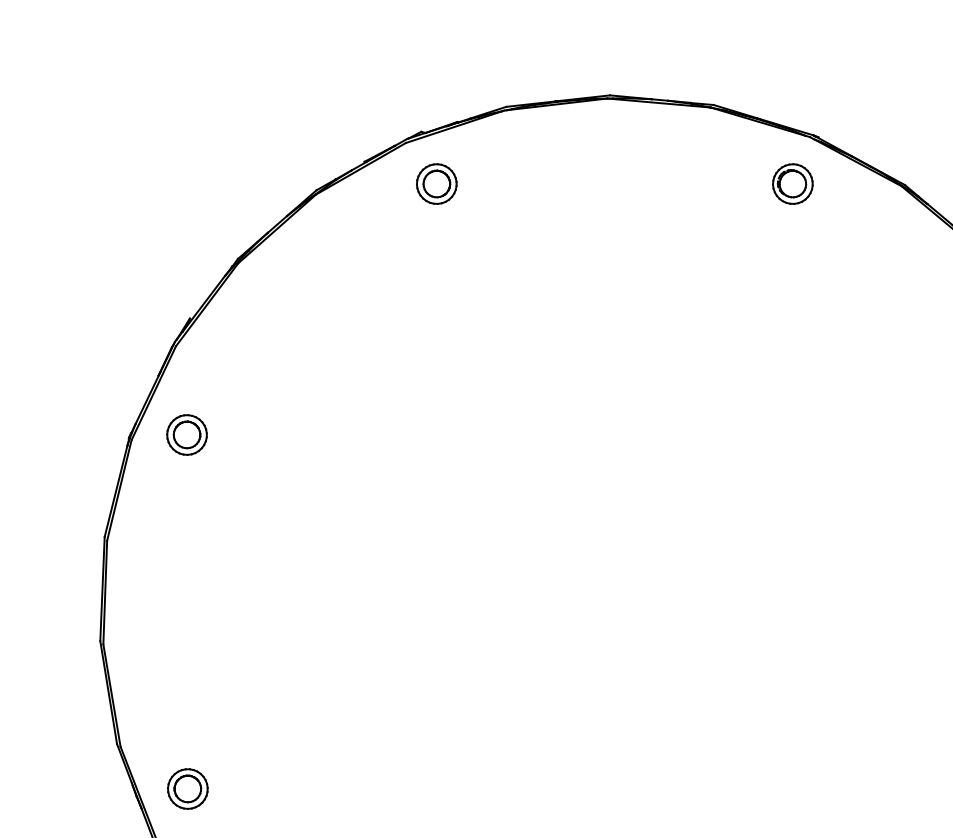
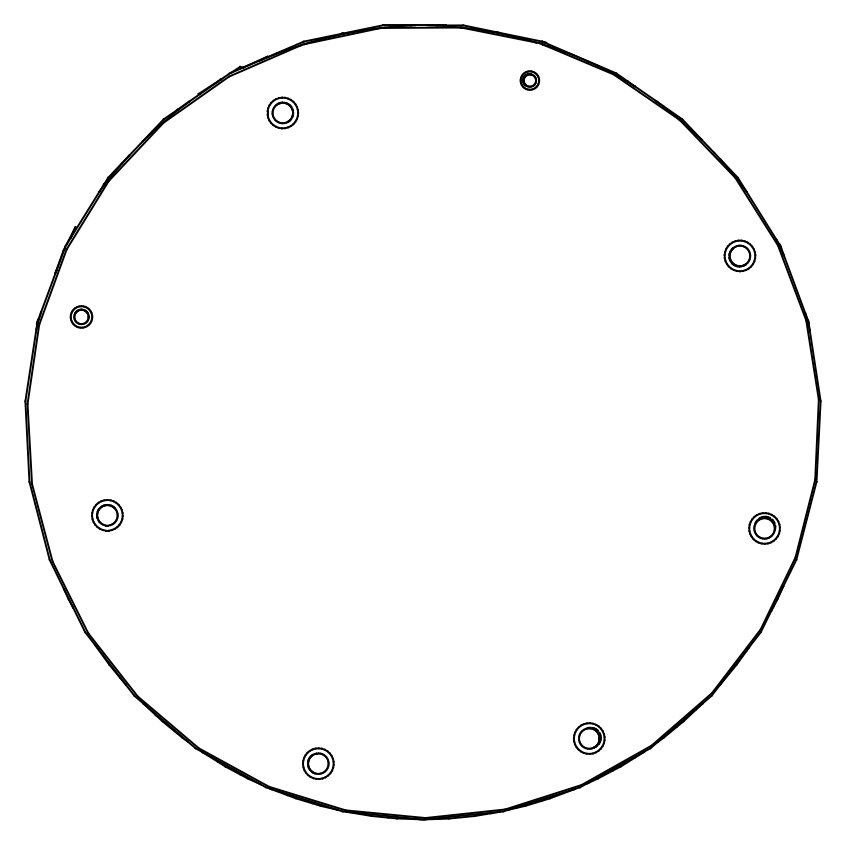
part: (436, 183) -> (282, 112), moved
part: (792, 183) -> (529, 80), size x0.6
part: (187, 434) -> (81, 316), size x0.7
part: (187, 789) -> (107, 515), moved

